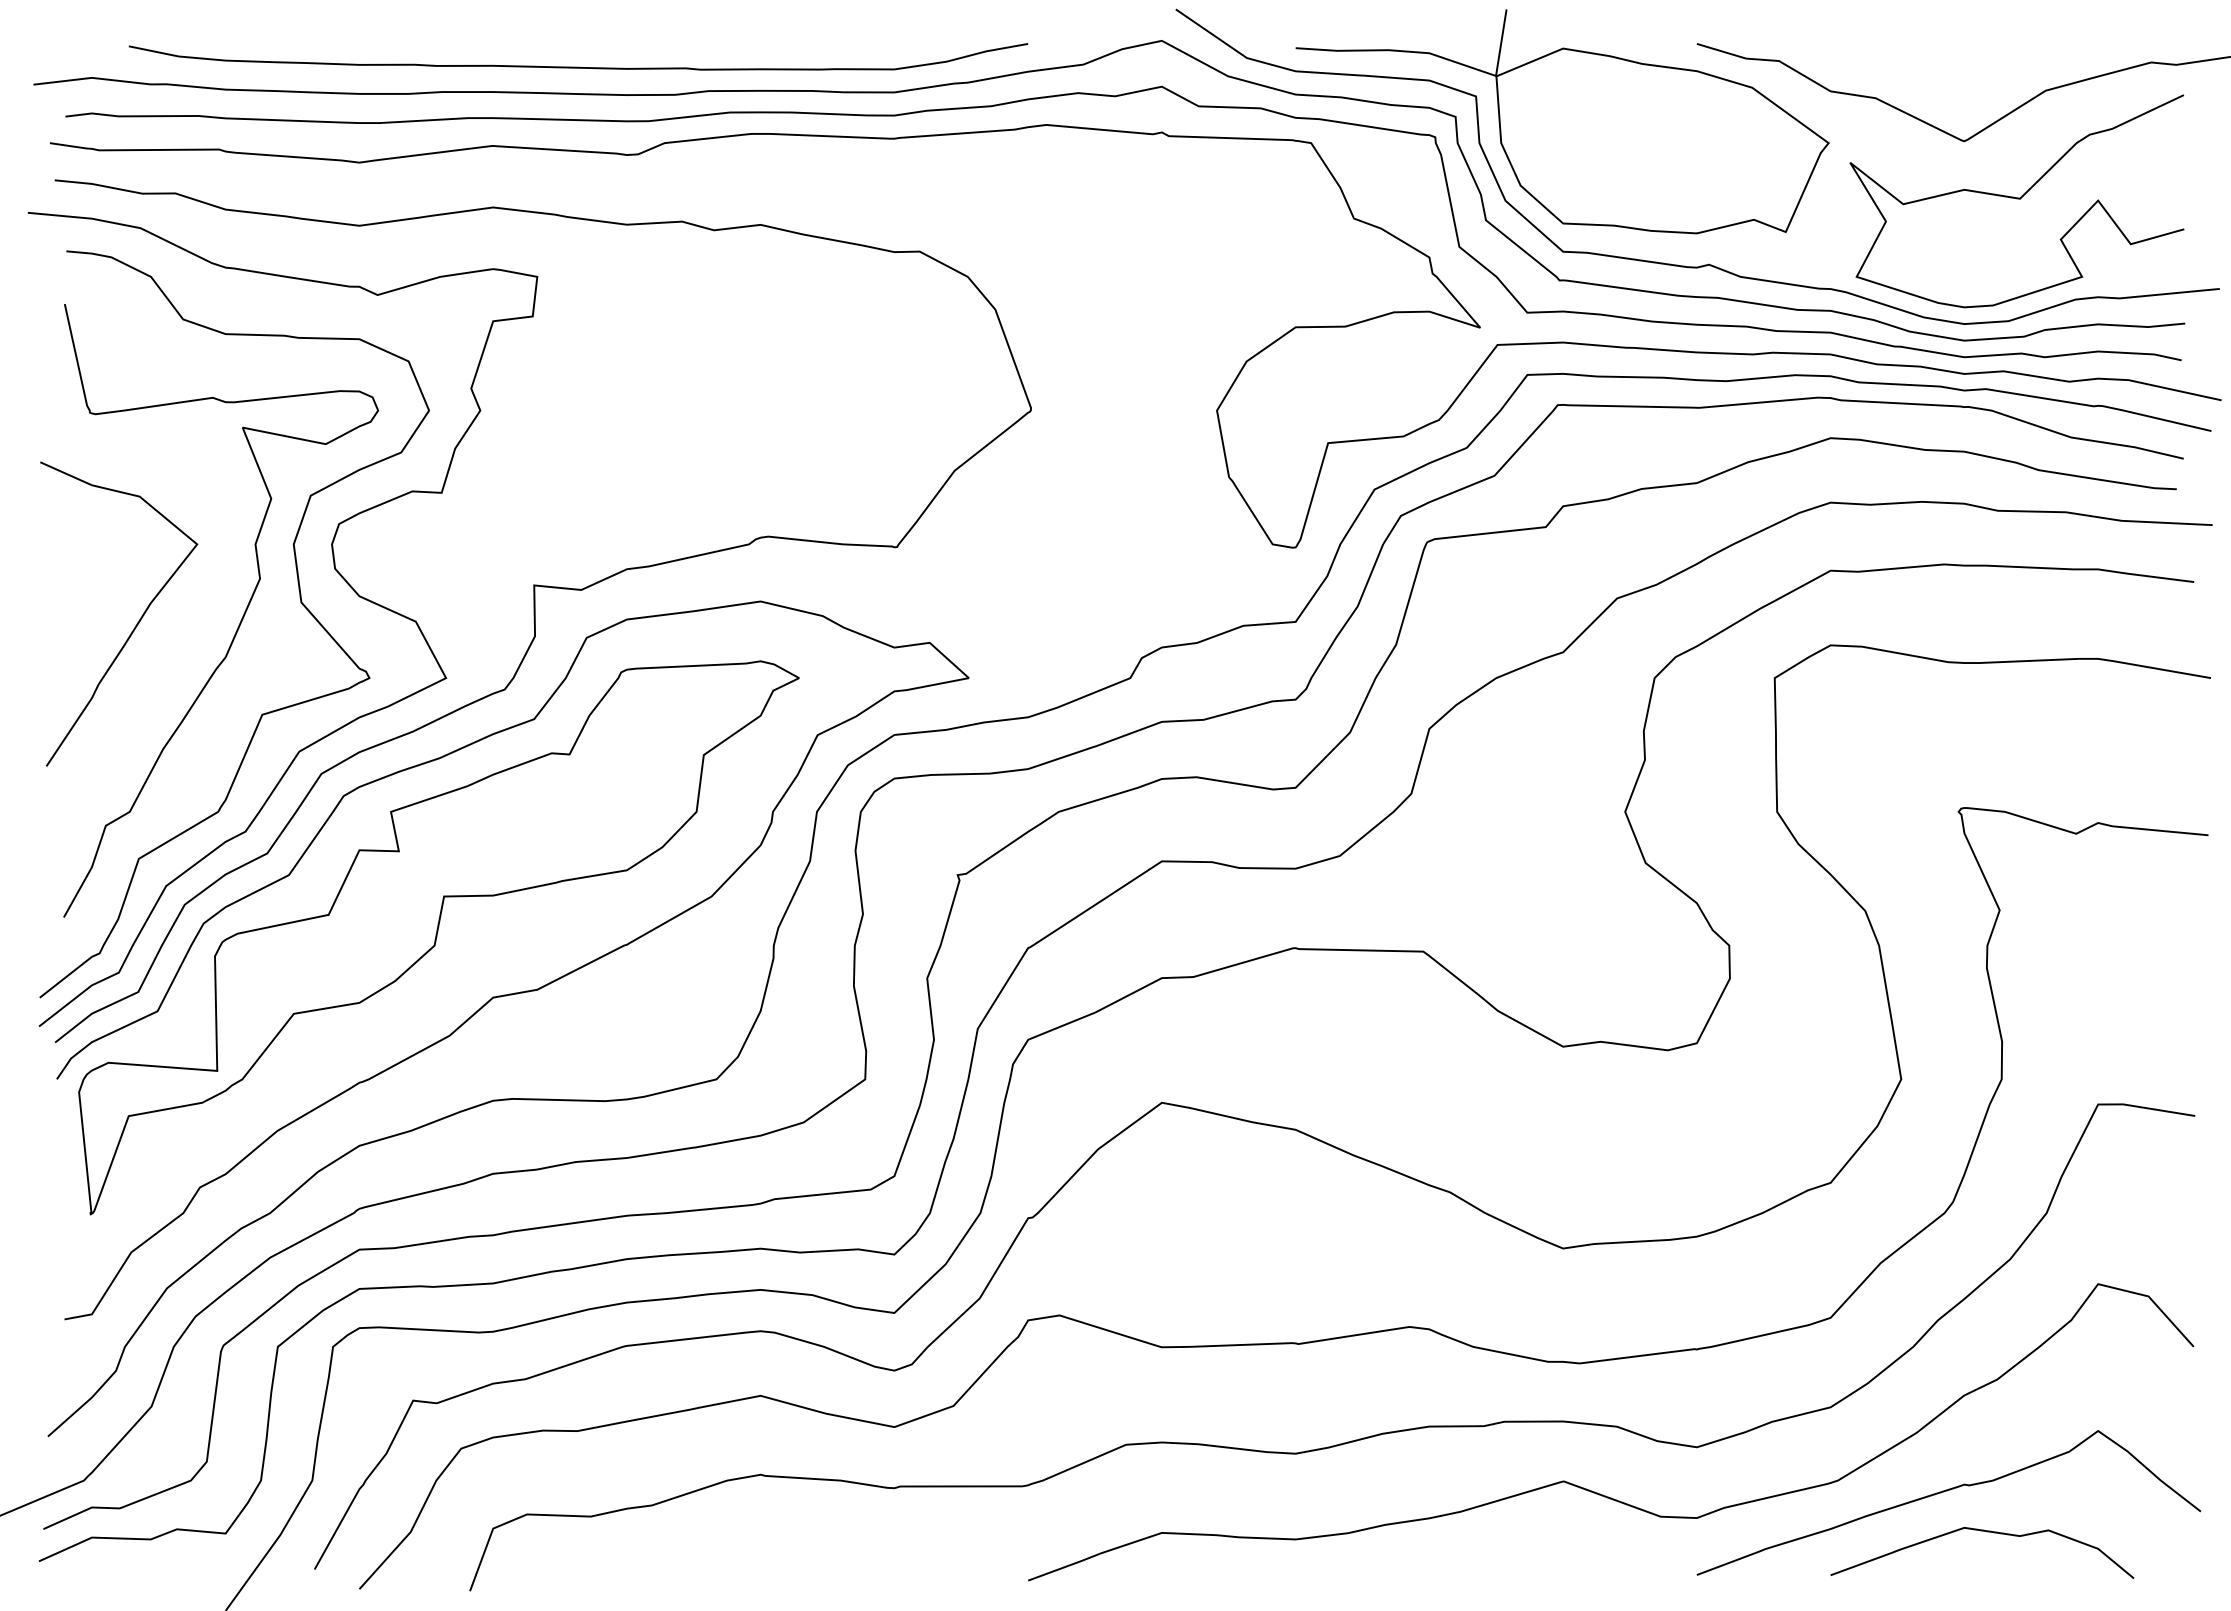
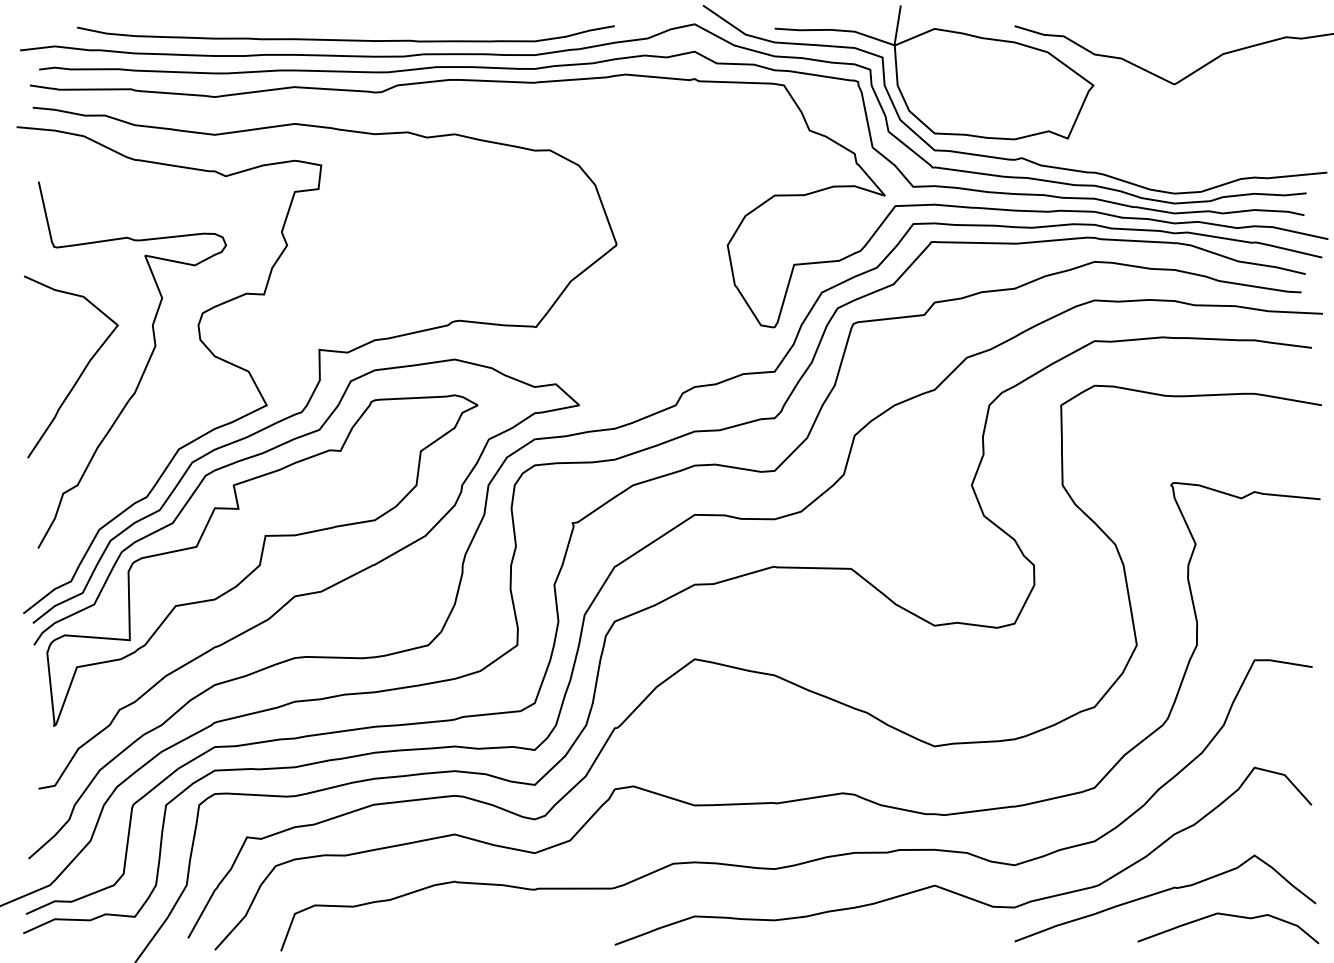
curve: (2016, 200) -> (1205, 119), removed
curve: (300, 603) -> (179, 360), removed
curve: (1984, 1532) -> (1229, 916), moved

